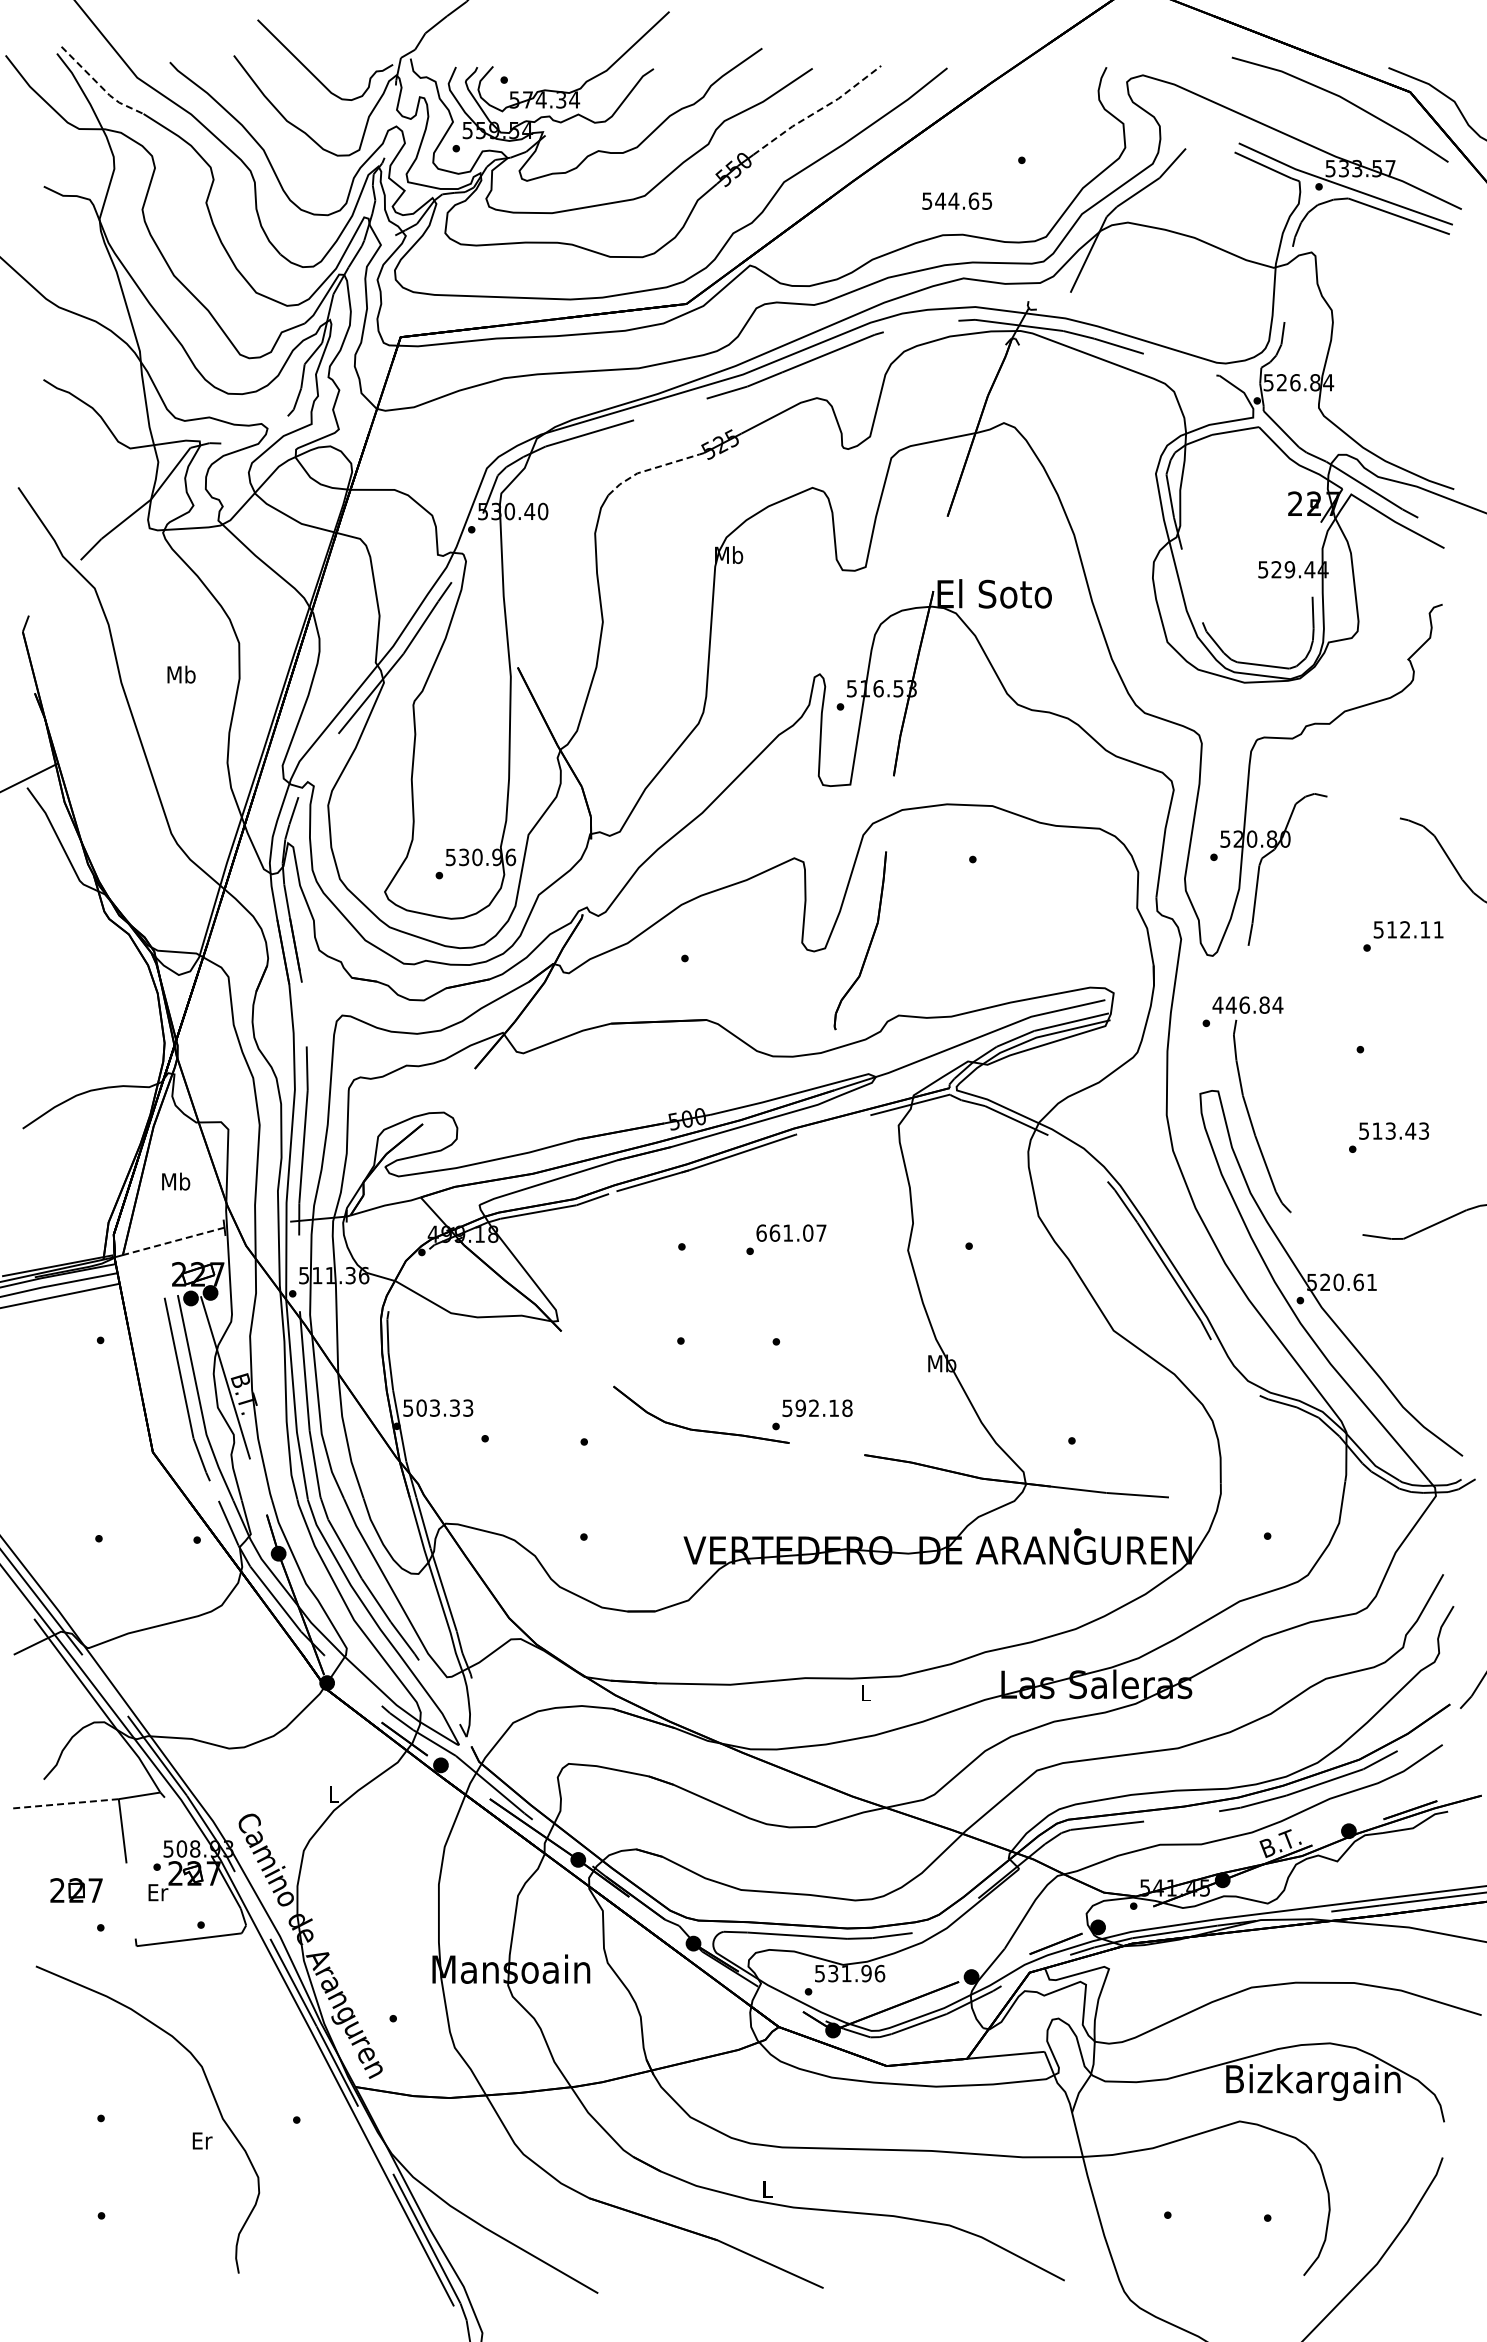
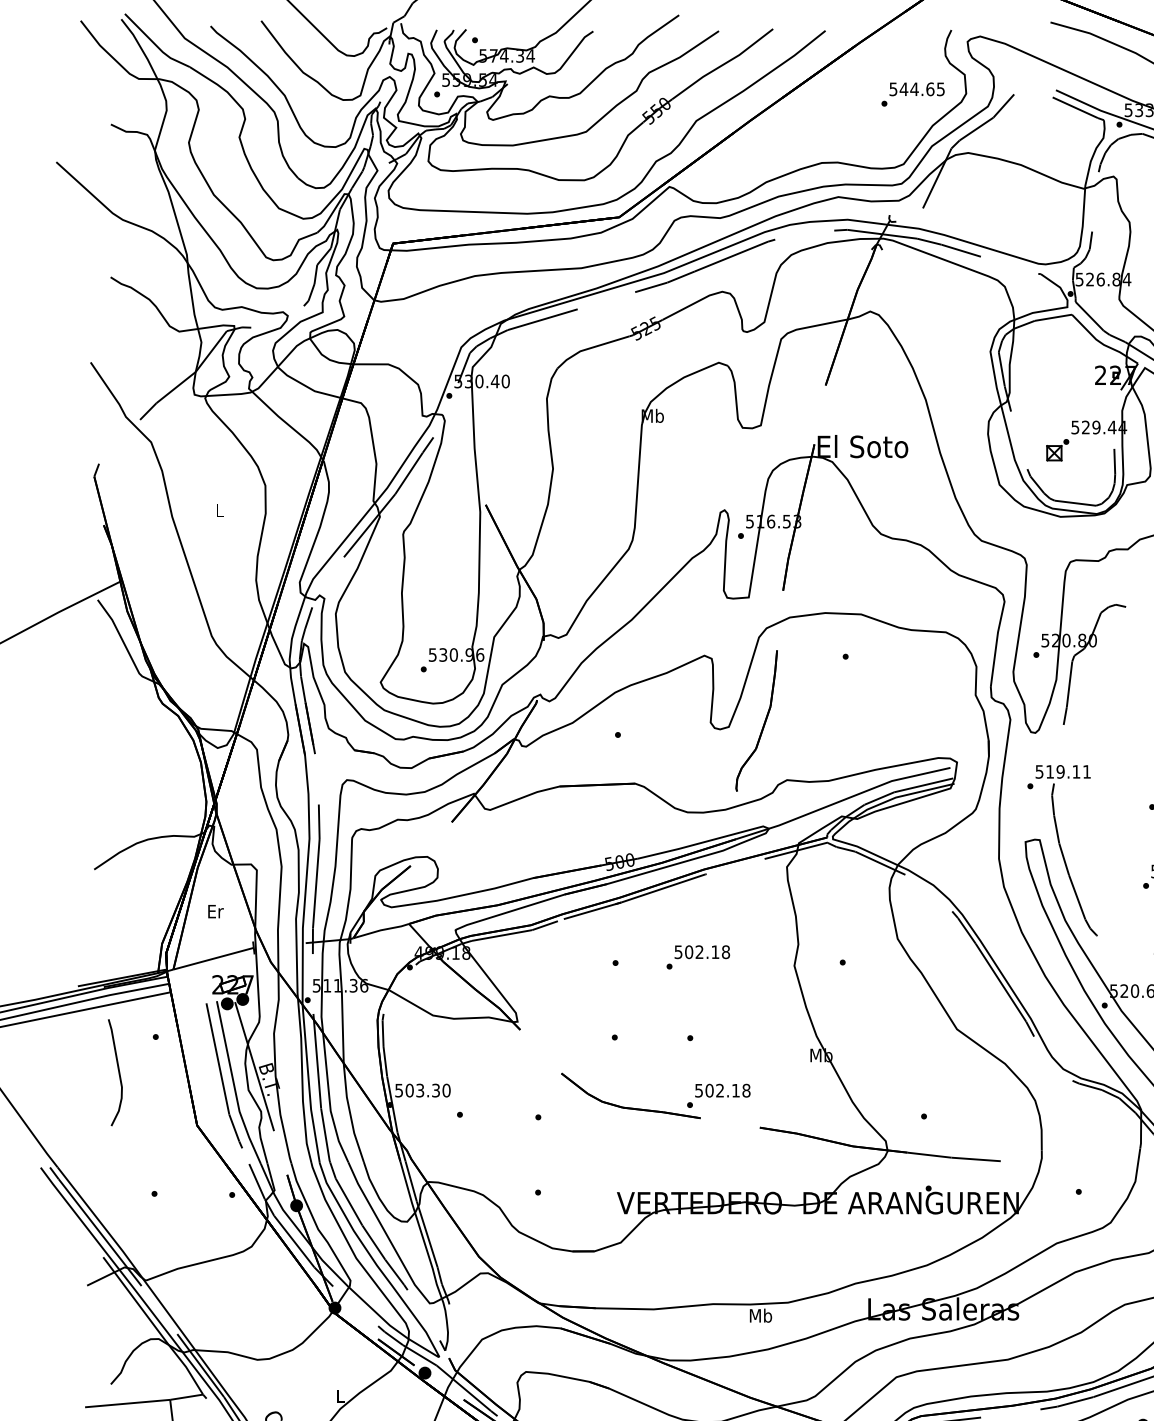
line: (100, 86) -> (155, 45), dashed -> solid
line: (818, 111) -> (723, 65), dashed -> solid
text: (957, 200) -> (917, 88), moved
line: (650, 469) -> (590, 348), dashed -> solid
part: (1240, 598) -> (1057, 450), added
text: (181, 674) -> (219, 510), Mb -> L
text: (1247, 1004) -> (1062, 771), 446.84 -> 519.11
text: (176, 1181) -> (215, 911), Mb -> Er
text: (791, 1232) -> (702, 951), 661.07 -> 502.18
line: (173, 1241) -> (213, 958), dashed -> solid
curve: (53, 1385) -> (118, 1072), added
text: (468, 1407) -> (446, 1090), 503.33 -> 503.30
text: (800, 1408) -> (709, 1090), 592.18 -> 502.18
text: (865, 1692) -> (760, 1315), L -> Mb
line: (64, 1803) -> (127, 1403), dashed -> solid

